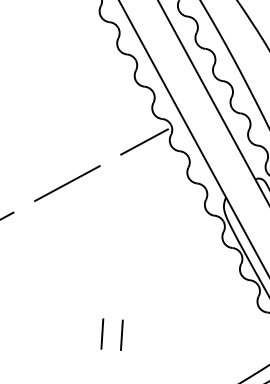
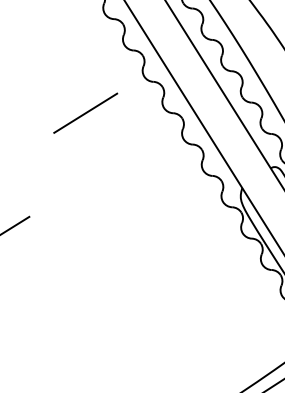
line: (144, 141) -> (156, 137), removed
line: (67, 182) -> (85, 112), moved
line: (102, 334) -> (126, 333), removed
line: (122, 335) -> (146, 333), removed

